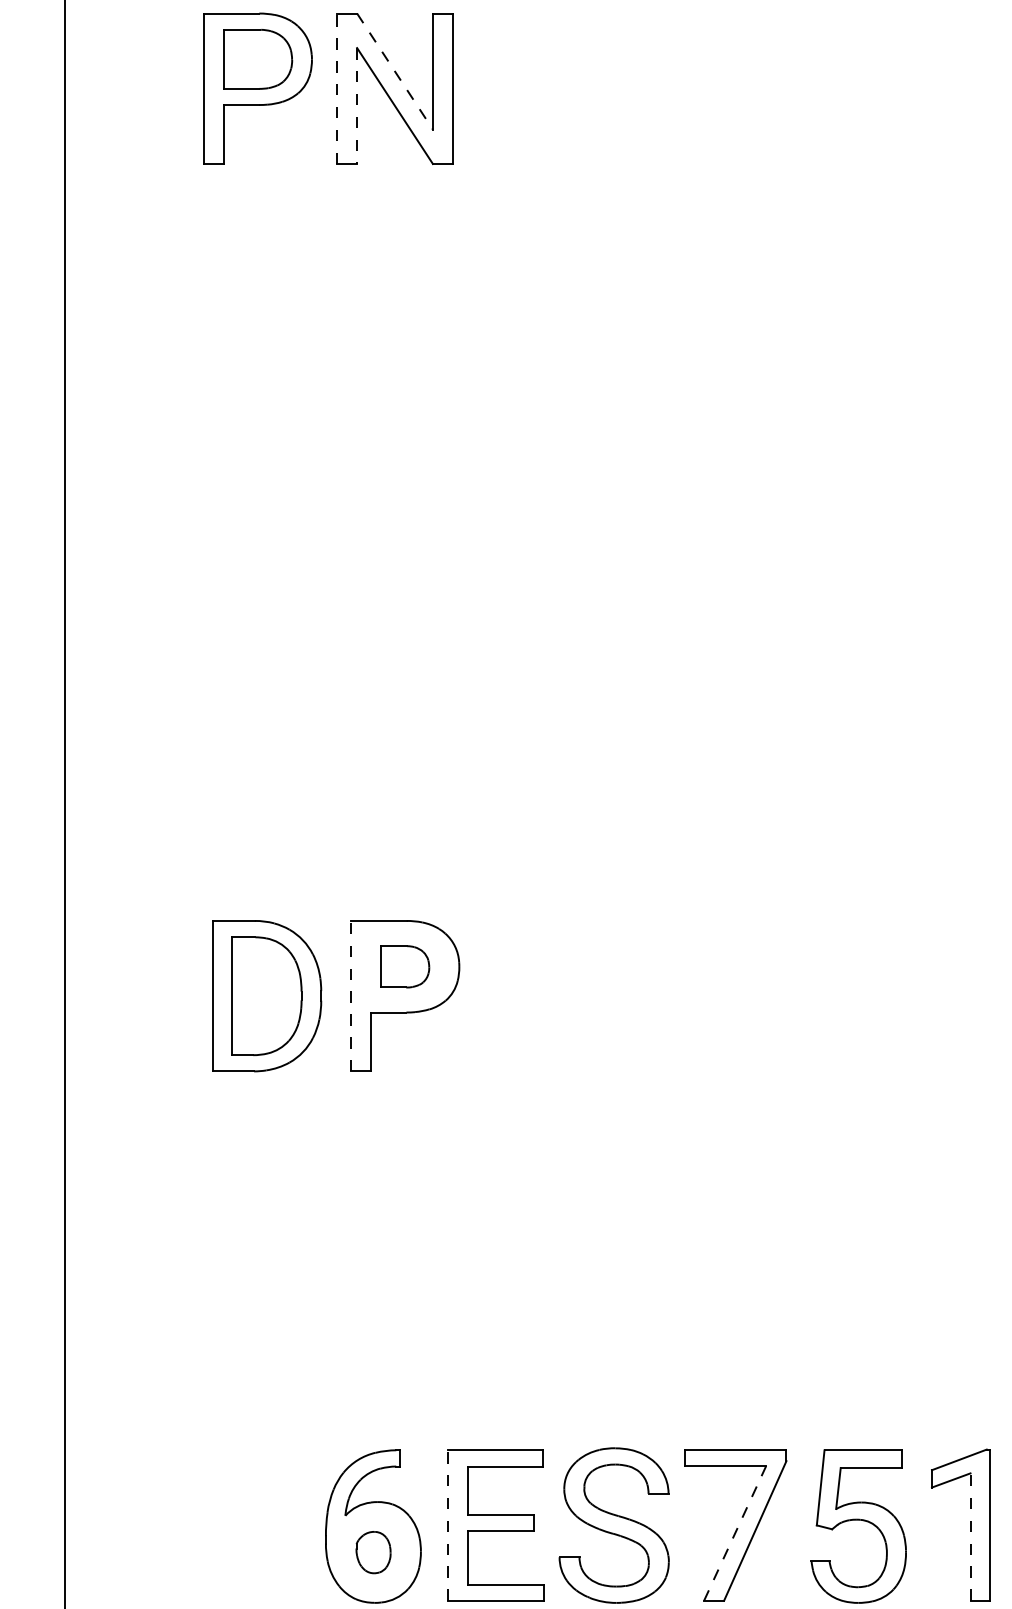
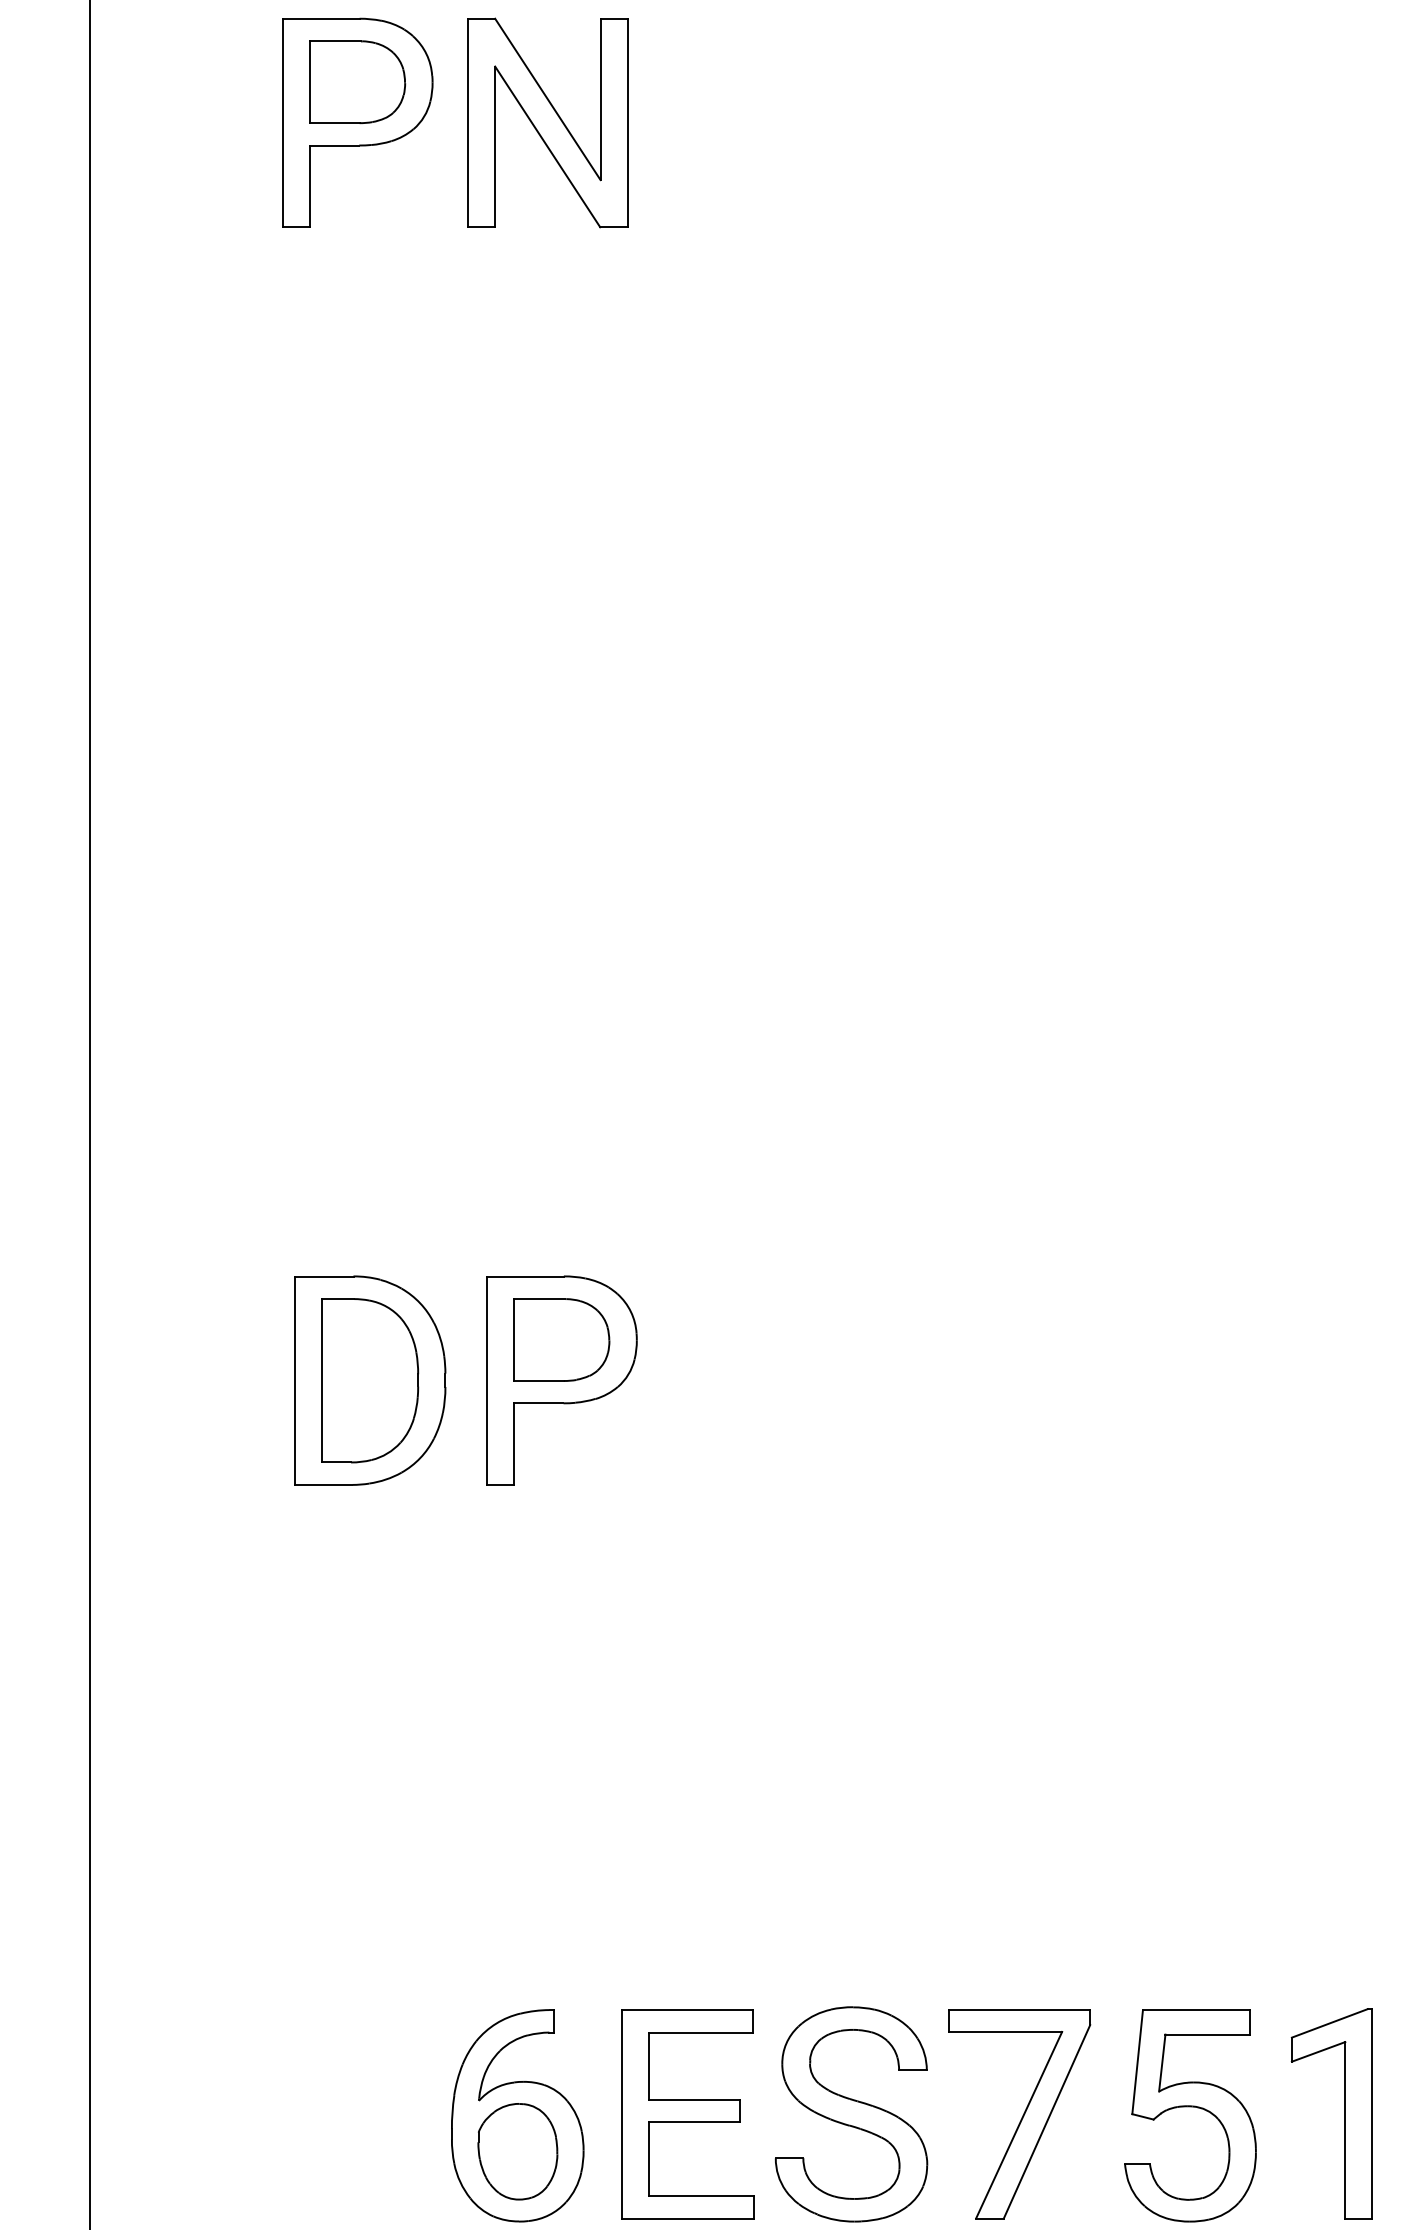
line: (395, 71) -> (548, 99), dashed -> solid
line: (337, 88) -> (467, 122), dashed -> solid
line: (357, 106) -> (495, 147), dashed -> solid
part: (404, 966) -> (561, 1339), size x1.43
line: (350, 996) -> (486, 1380), dashed -> solid
line: (448, 1524) -> (621, 2113), dashed -> solid
line: (735, 1533) -> (1019, 2125), dashed -> solid
line: (970, 1536) -> (1345, 2129), dashed -> solid
part: (373, 1552) -> (517, 2151), size x1.67

